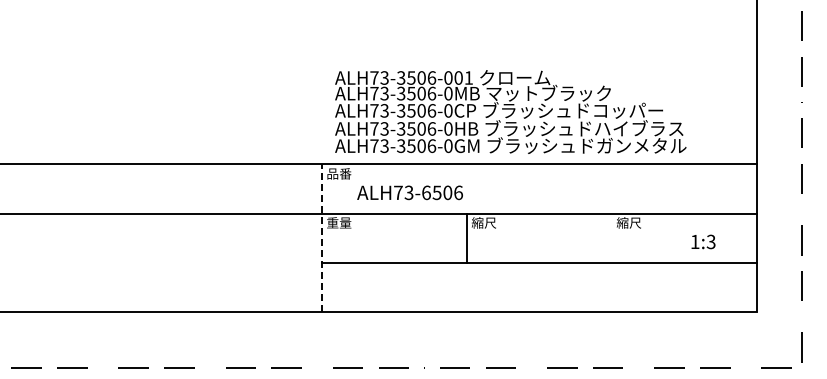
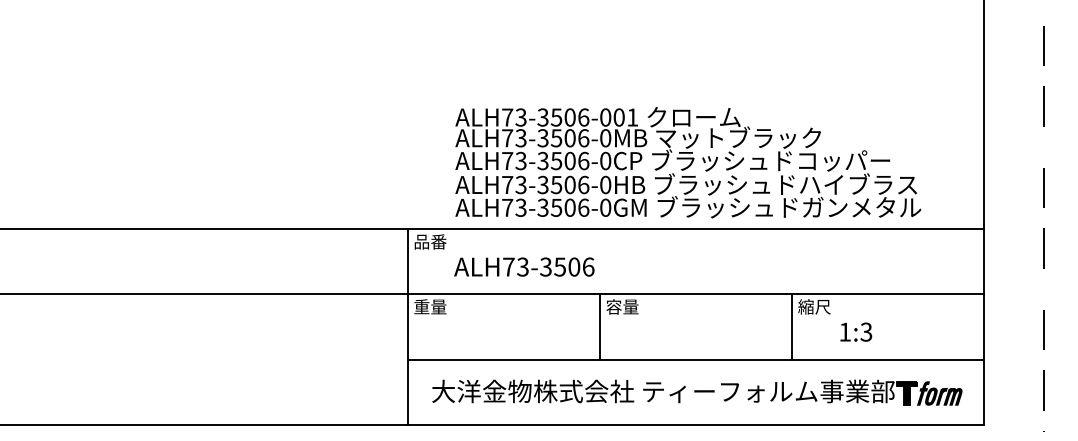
text: (510, 111) -> (687, 161), moved
text: (426, 192) -> (546, 266), ALH73-6506 -> ALH73-3506
text: (483, 222) -> (621, 306), 縮尺 -> 容量
line: (612, 237) -> (792, 326), added
line: (322, 238) -> (408, 327), dashed -> solid
text: (703, 241) -> (856, 331), moved
part: (540, 287) -> (697, 392), added

